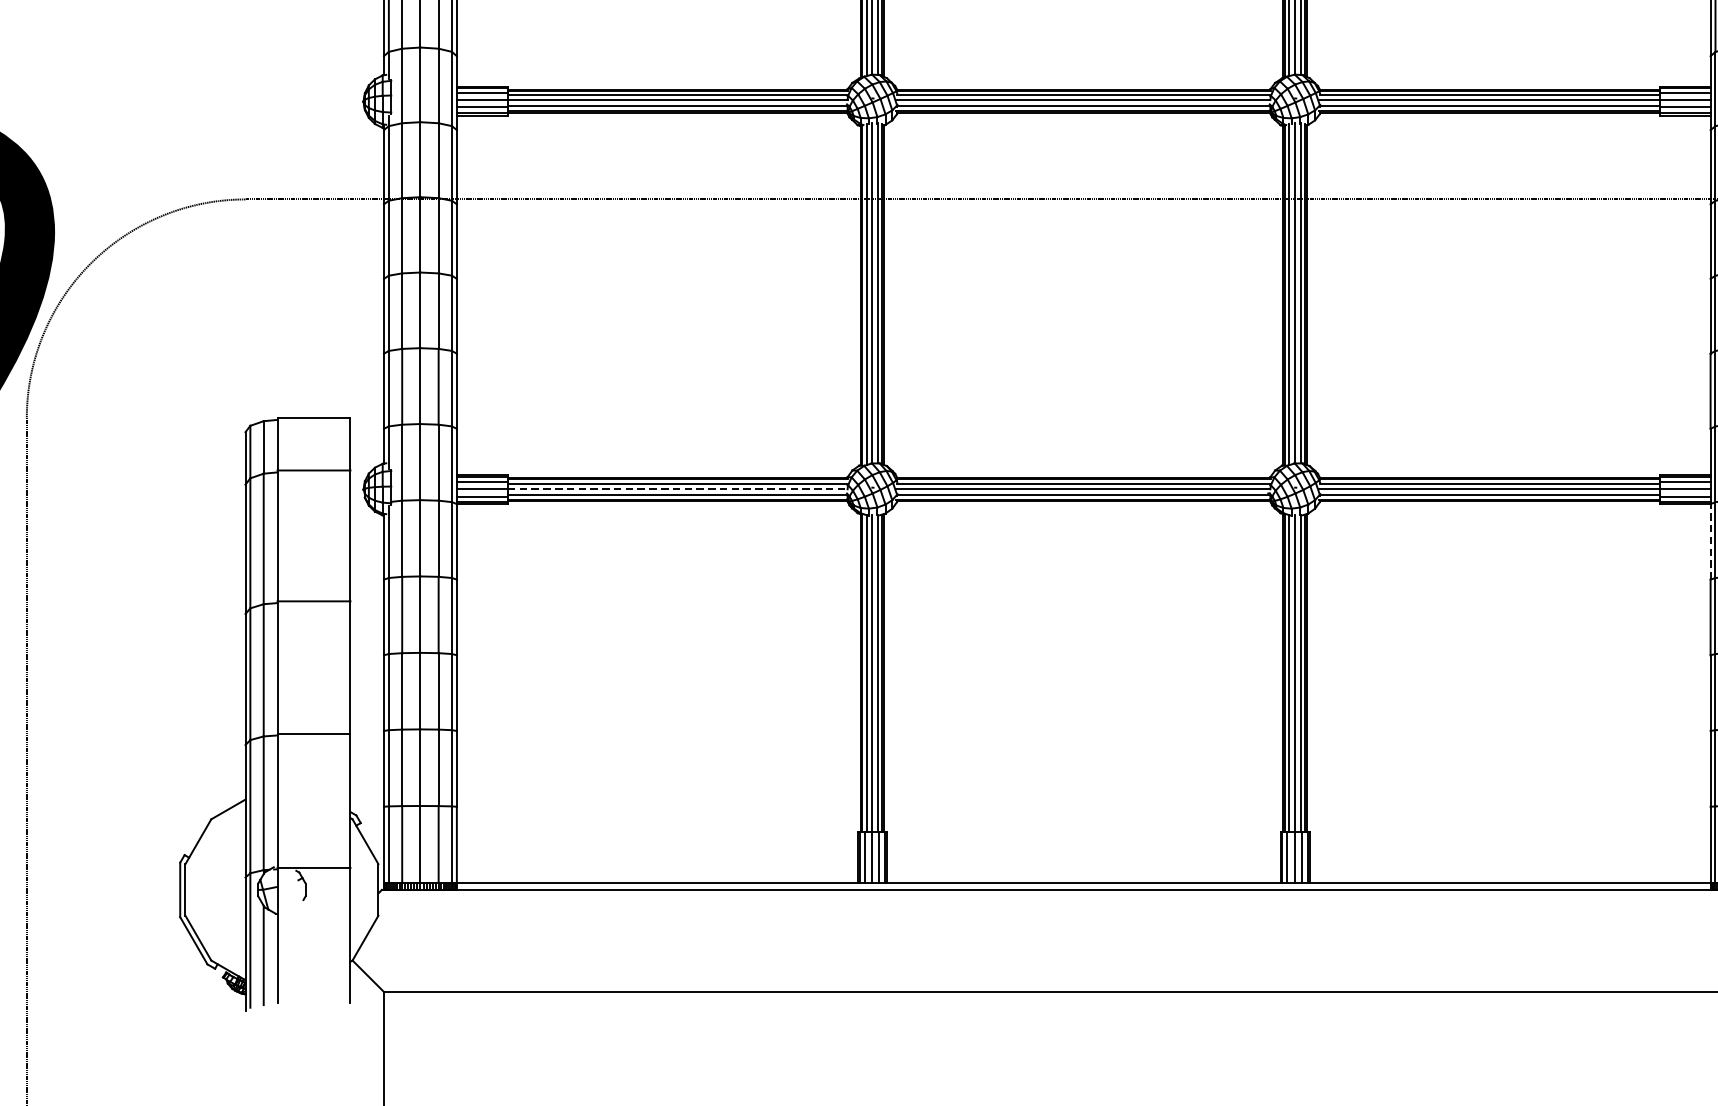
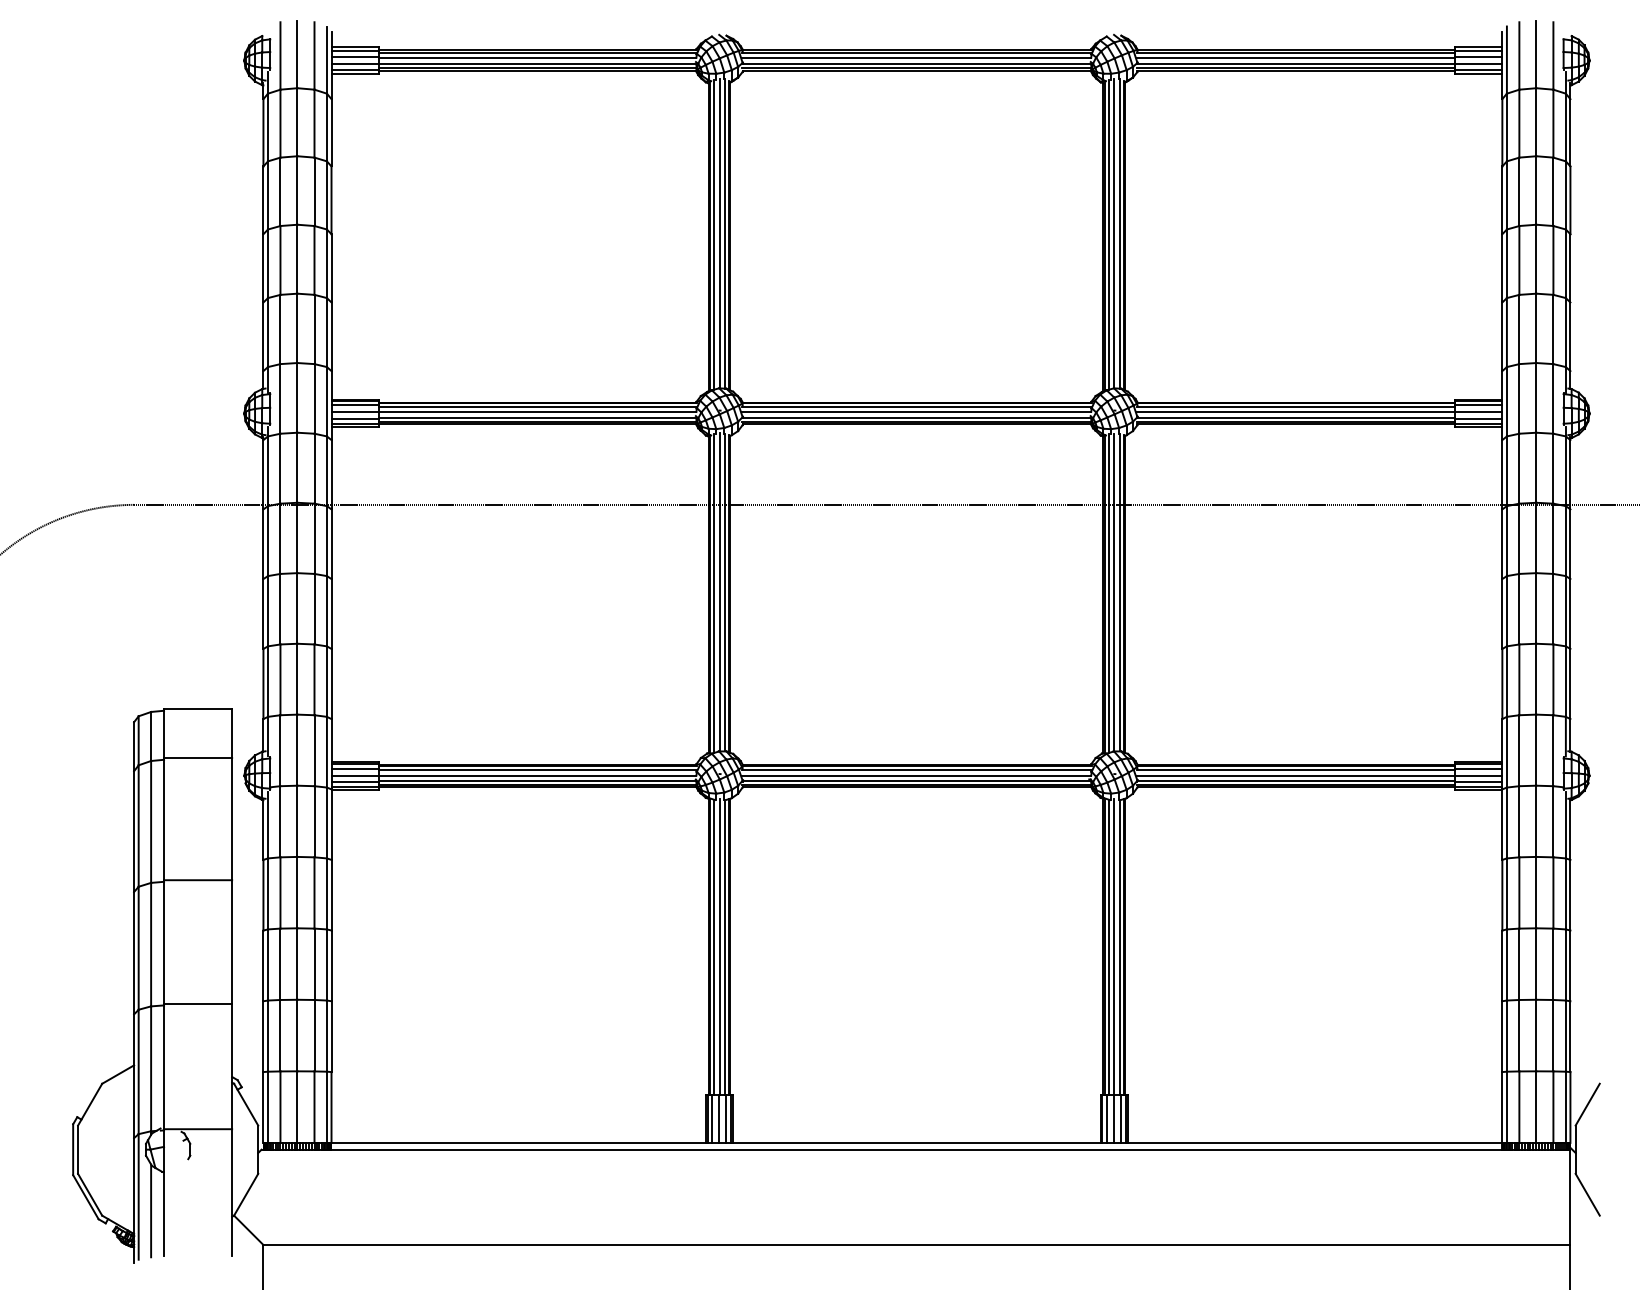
line: (677, 489) -> (537, 775), dashed -> solid
line: (1710, 541) -> (1502, 824), dashed -> solid

